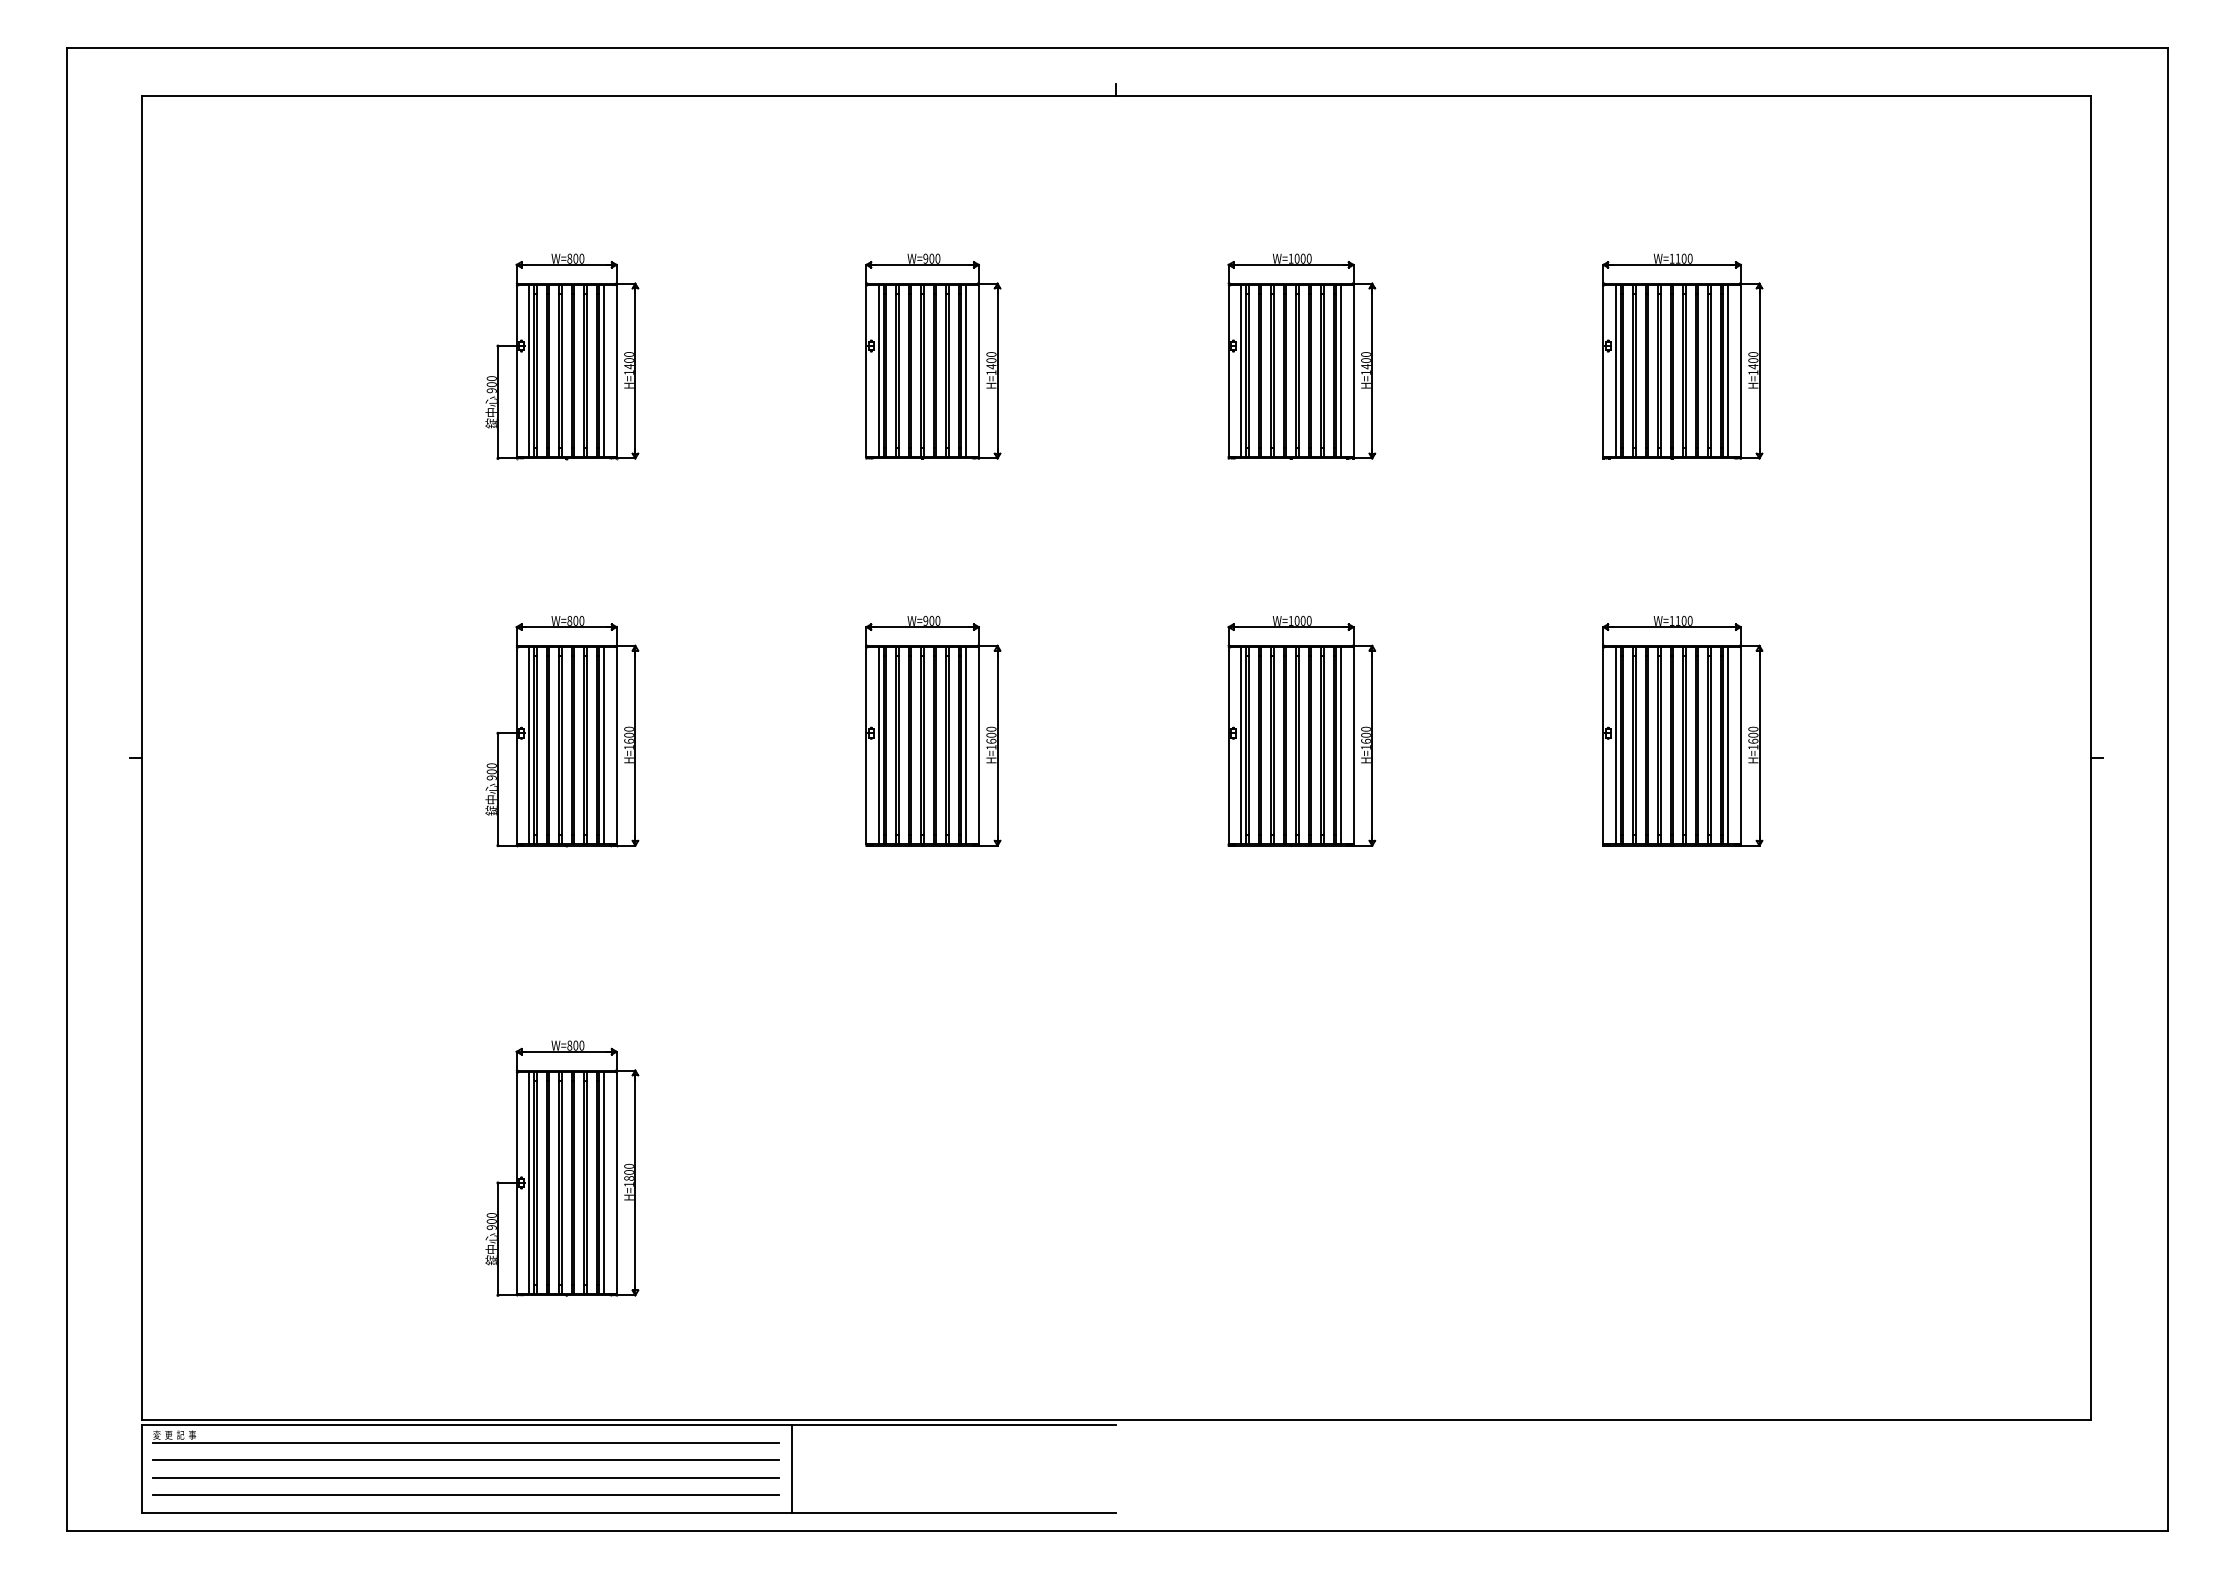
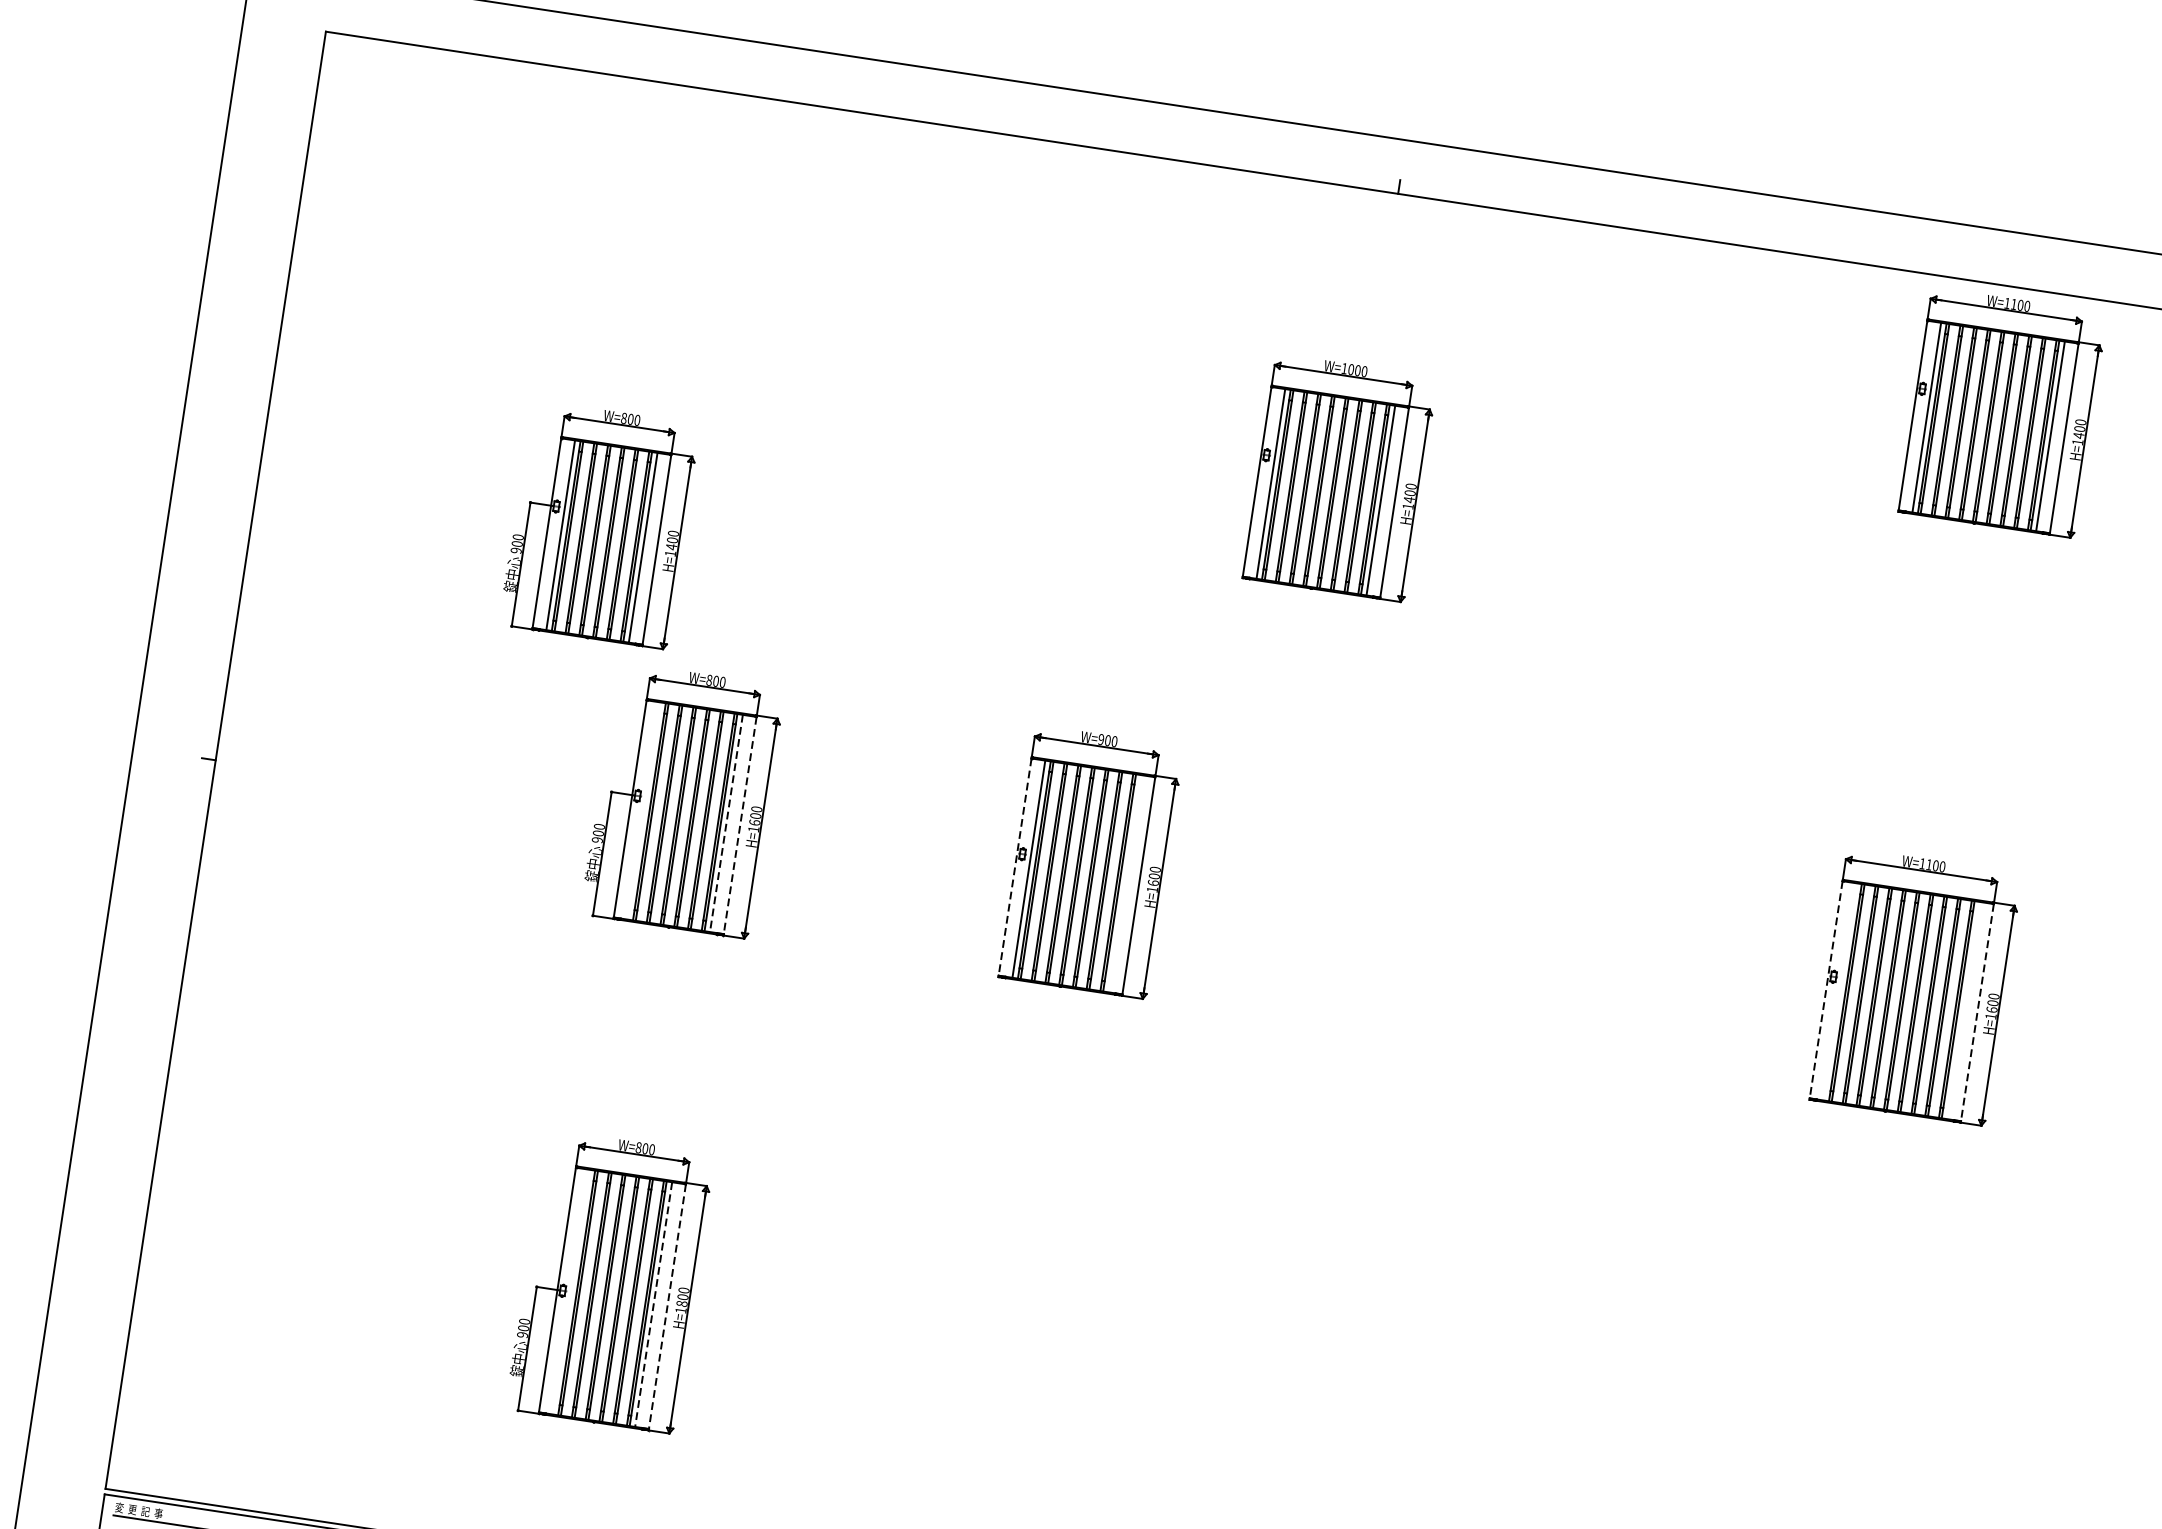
part: (562, 356) -> (599, 524), moved
part: (933, 356) -> (1153, 449), removed
part: (1301, 356) -> (1339, 477), moved
part: (1682, 356) -> (2002, 412), moved
part: (1301, 730) -> (1496, 922), removed
line: (529, 745) -> (644, 810), removed
line: (604, 745) -> (726, 823), solid -> dashed
line: (616, 745) -> (740, 825), solid -> dashed
line: (866, 745) -> (1015, 866), solid -> dashed
line: (966, 745) -> (1125, 883), removed
line: (1603, 745) -> (1826, 989), solid -> dashed
line: (1615, 745) -> (1839, 991), removed
line: (1728, 745) -> (1963, 1010), removed
line: (1740, 745) -> (1977, 1012), solid -> dashed
line: (529, 1182) -> (571, 1291), removed
line: (604, 1183) -> (653, 1305), solid -> dashed
line: (616, 1183) -> (667, 1307), solid -> dashed

